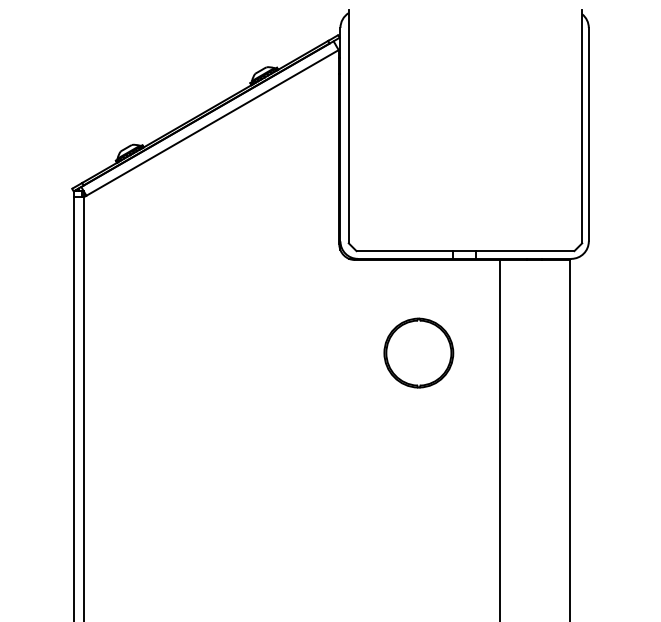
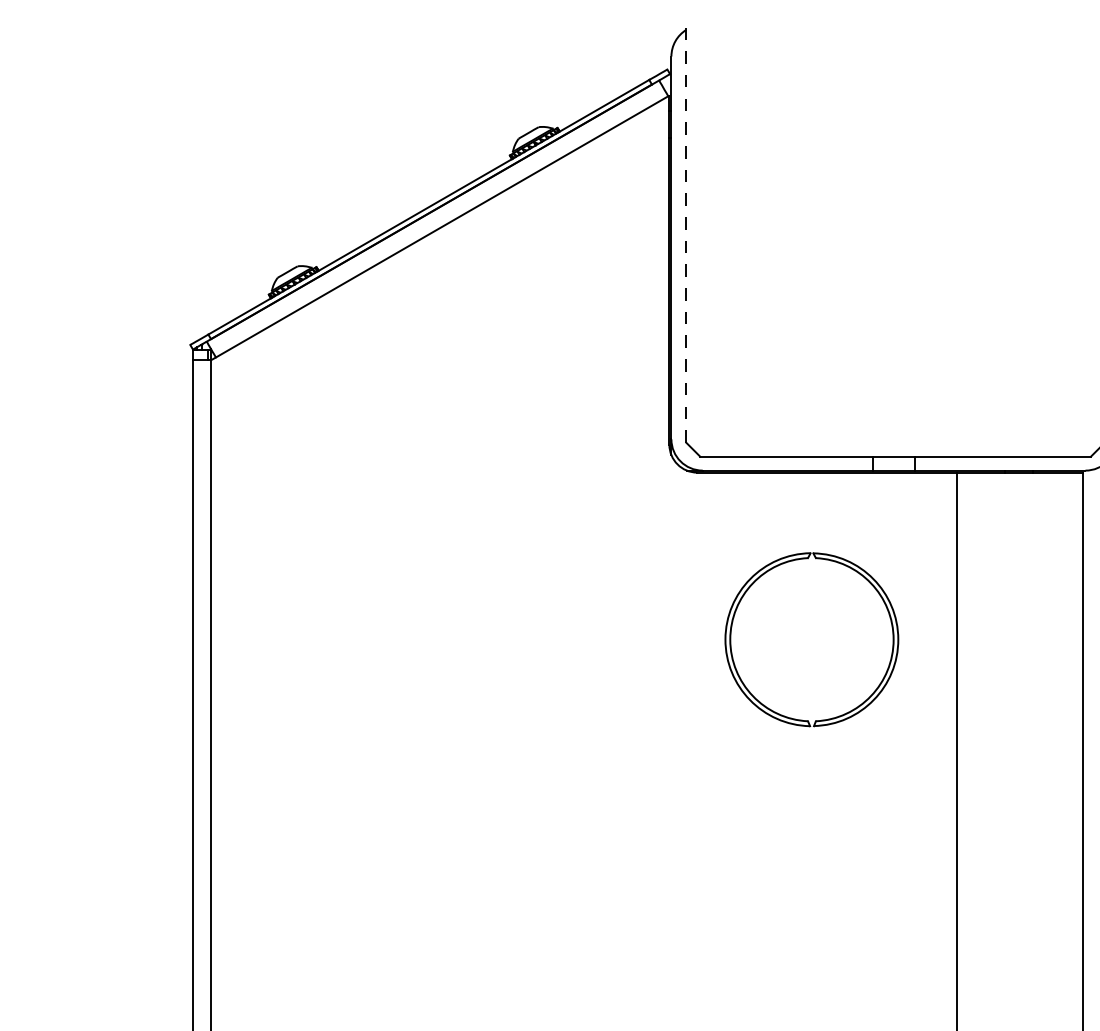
line: (348, 126) -> (685, 233), solid -> dashed
part: (418, 352) -> (811, 638), size x1.4

